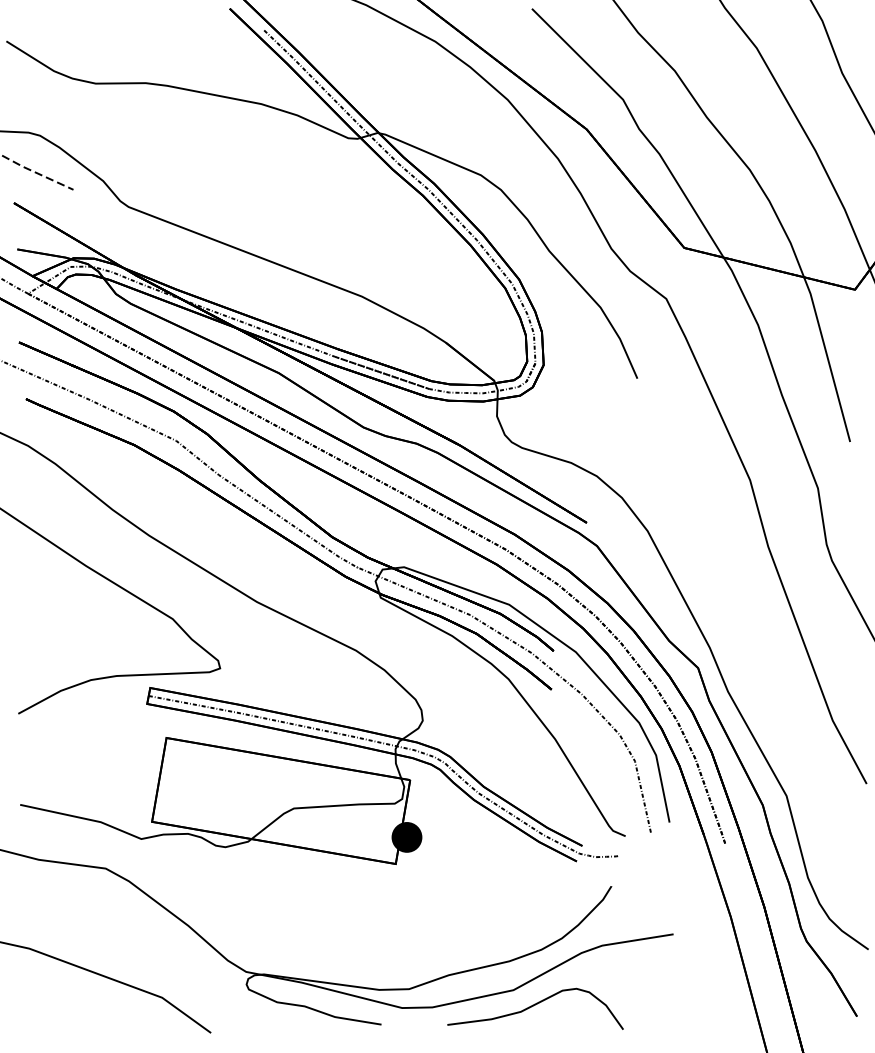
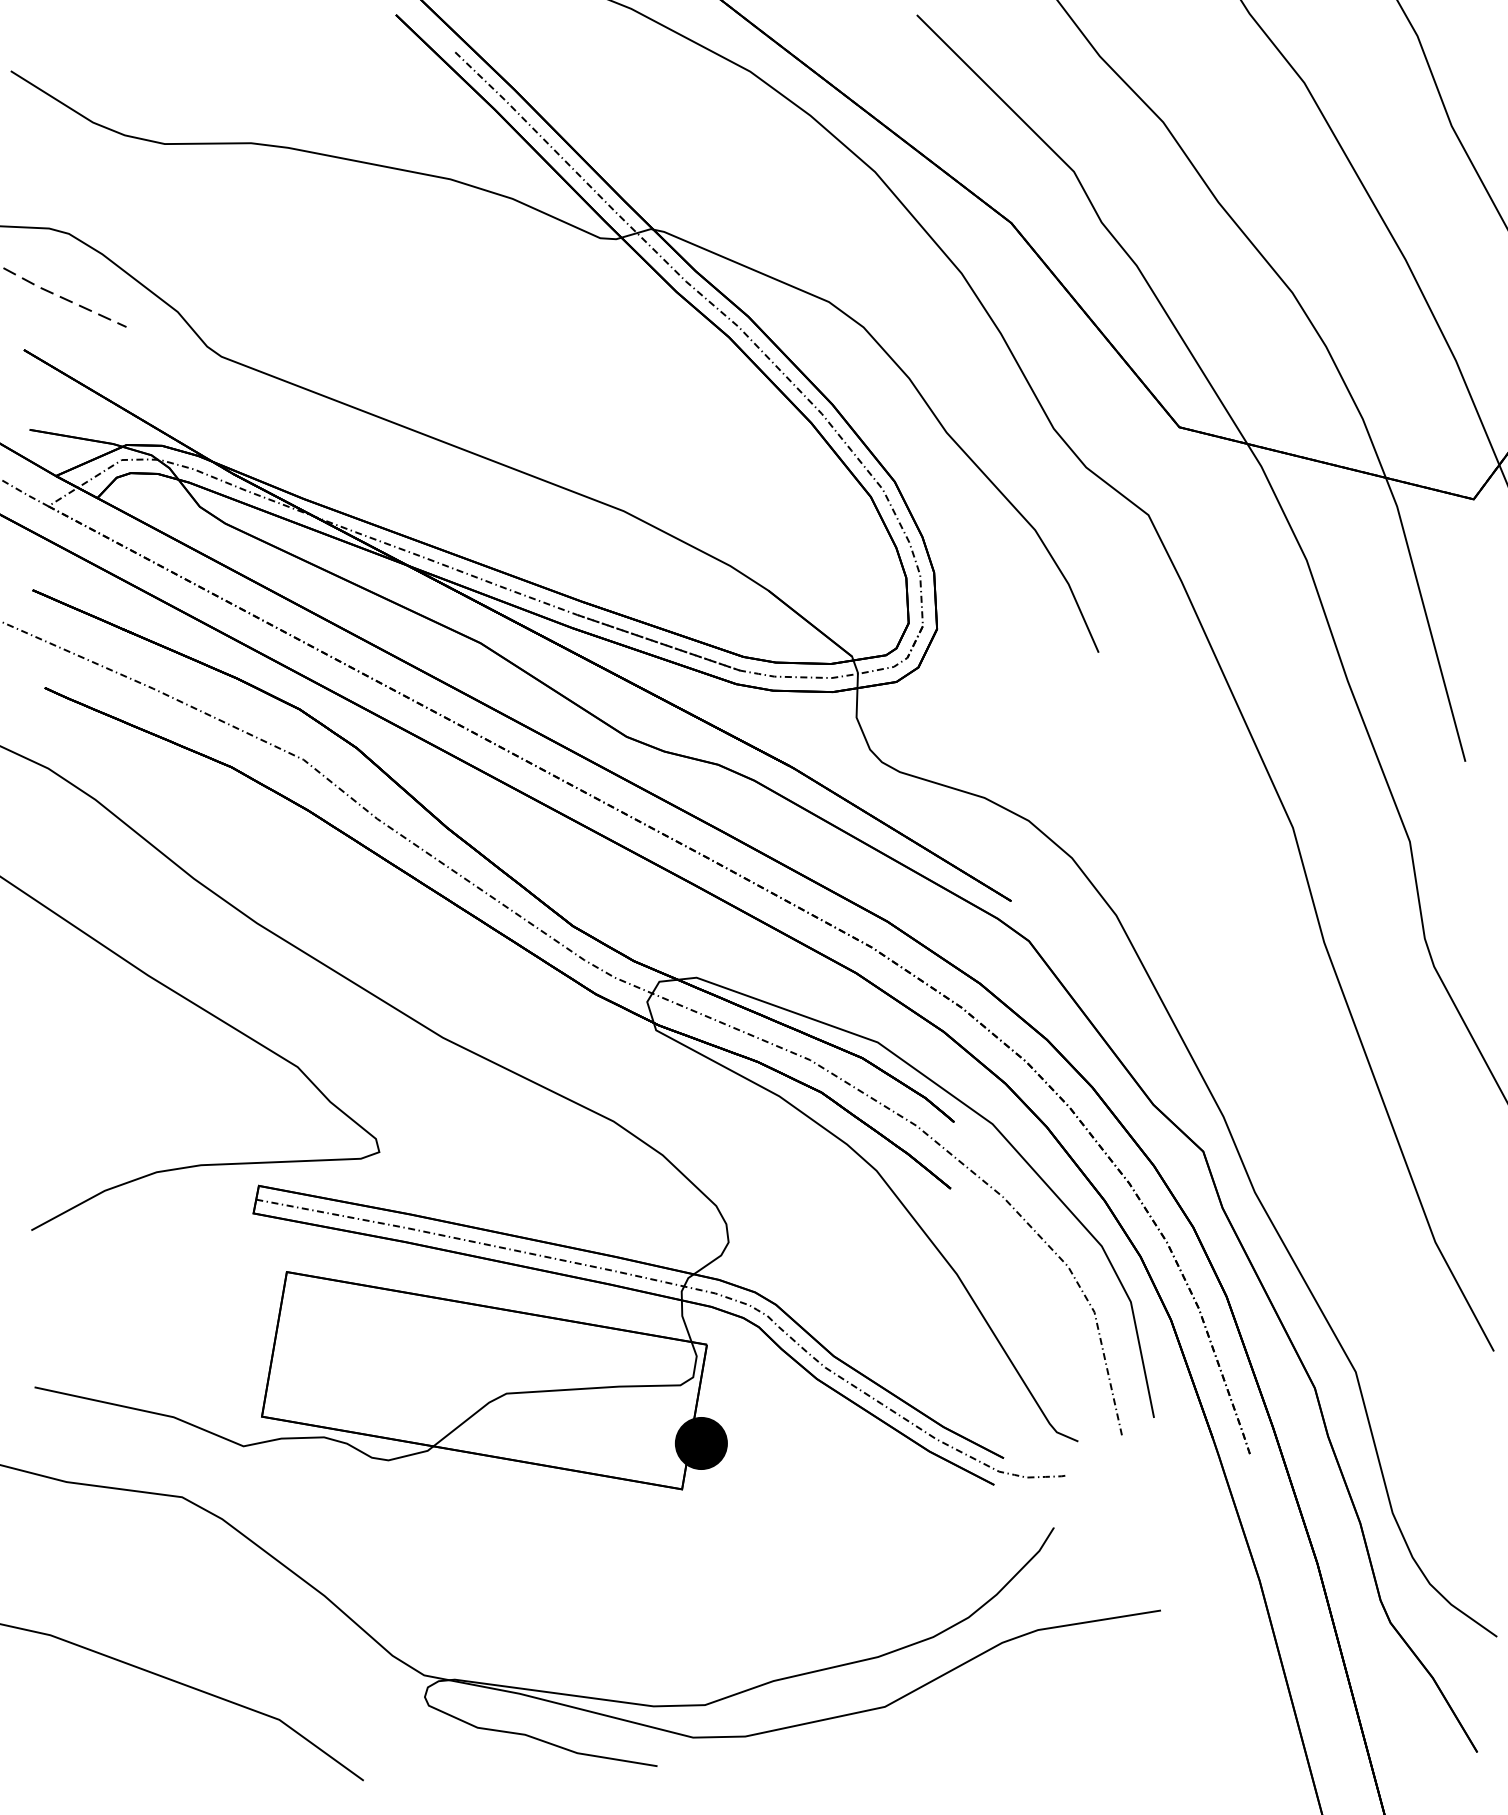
curve: (533, 1006) -> (919, 1734), removed

